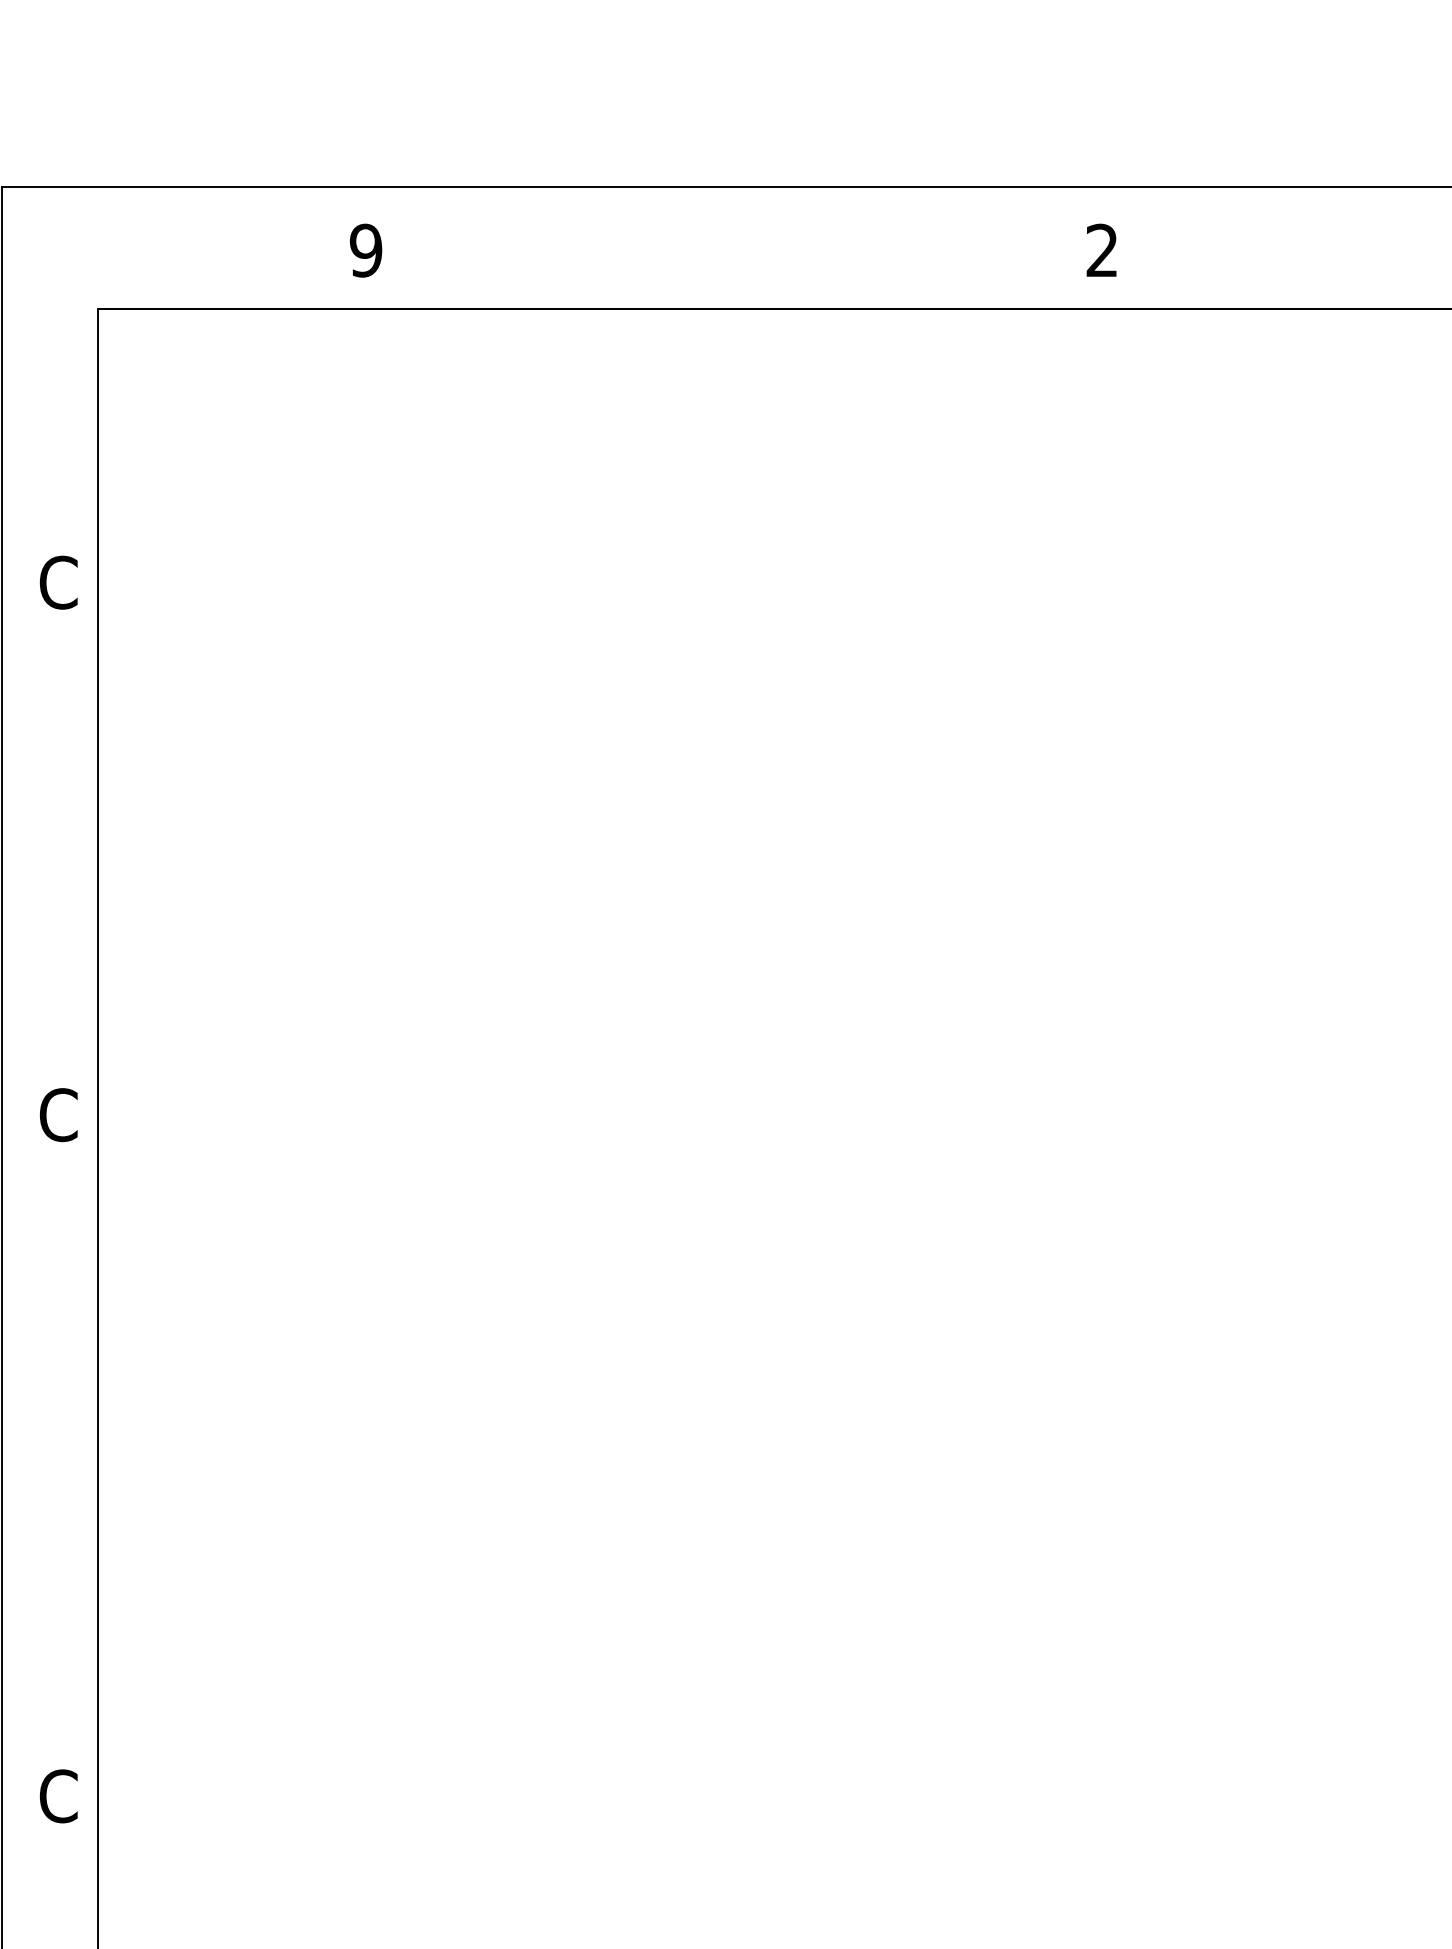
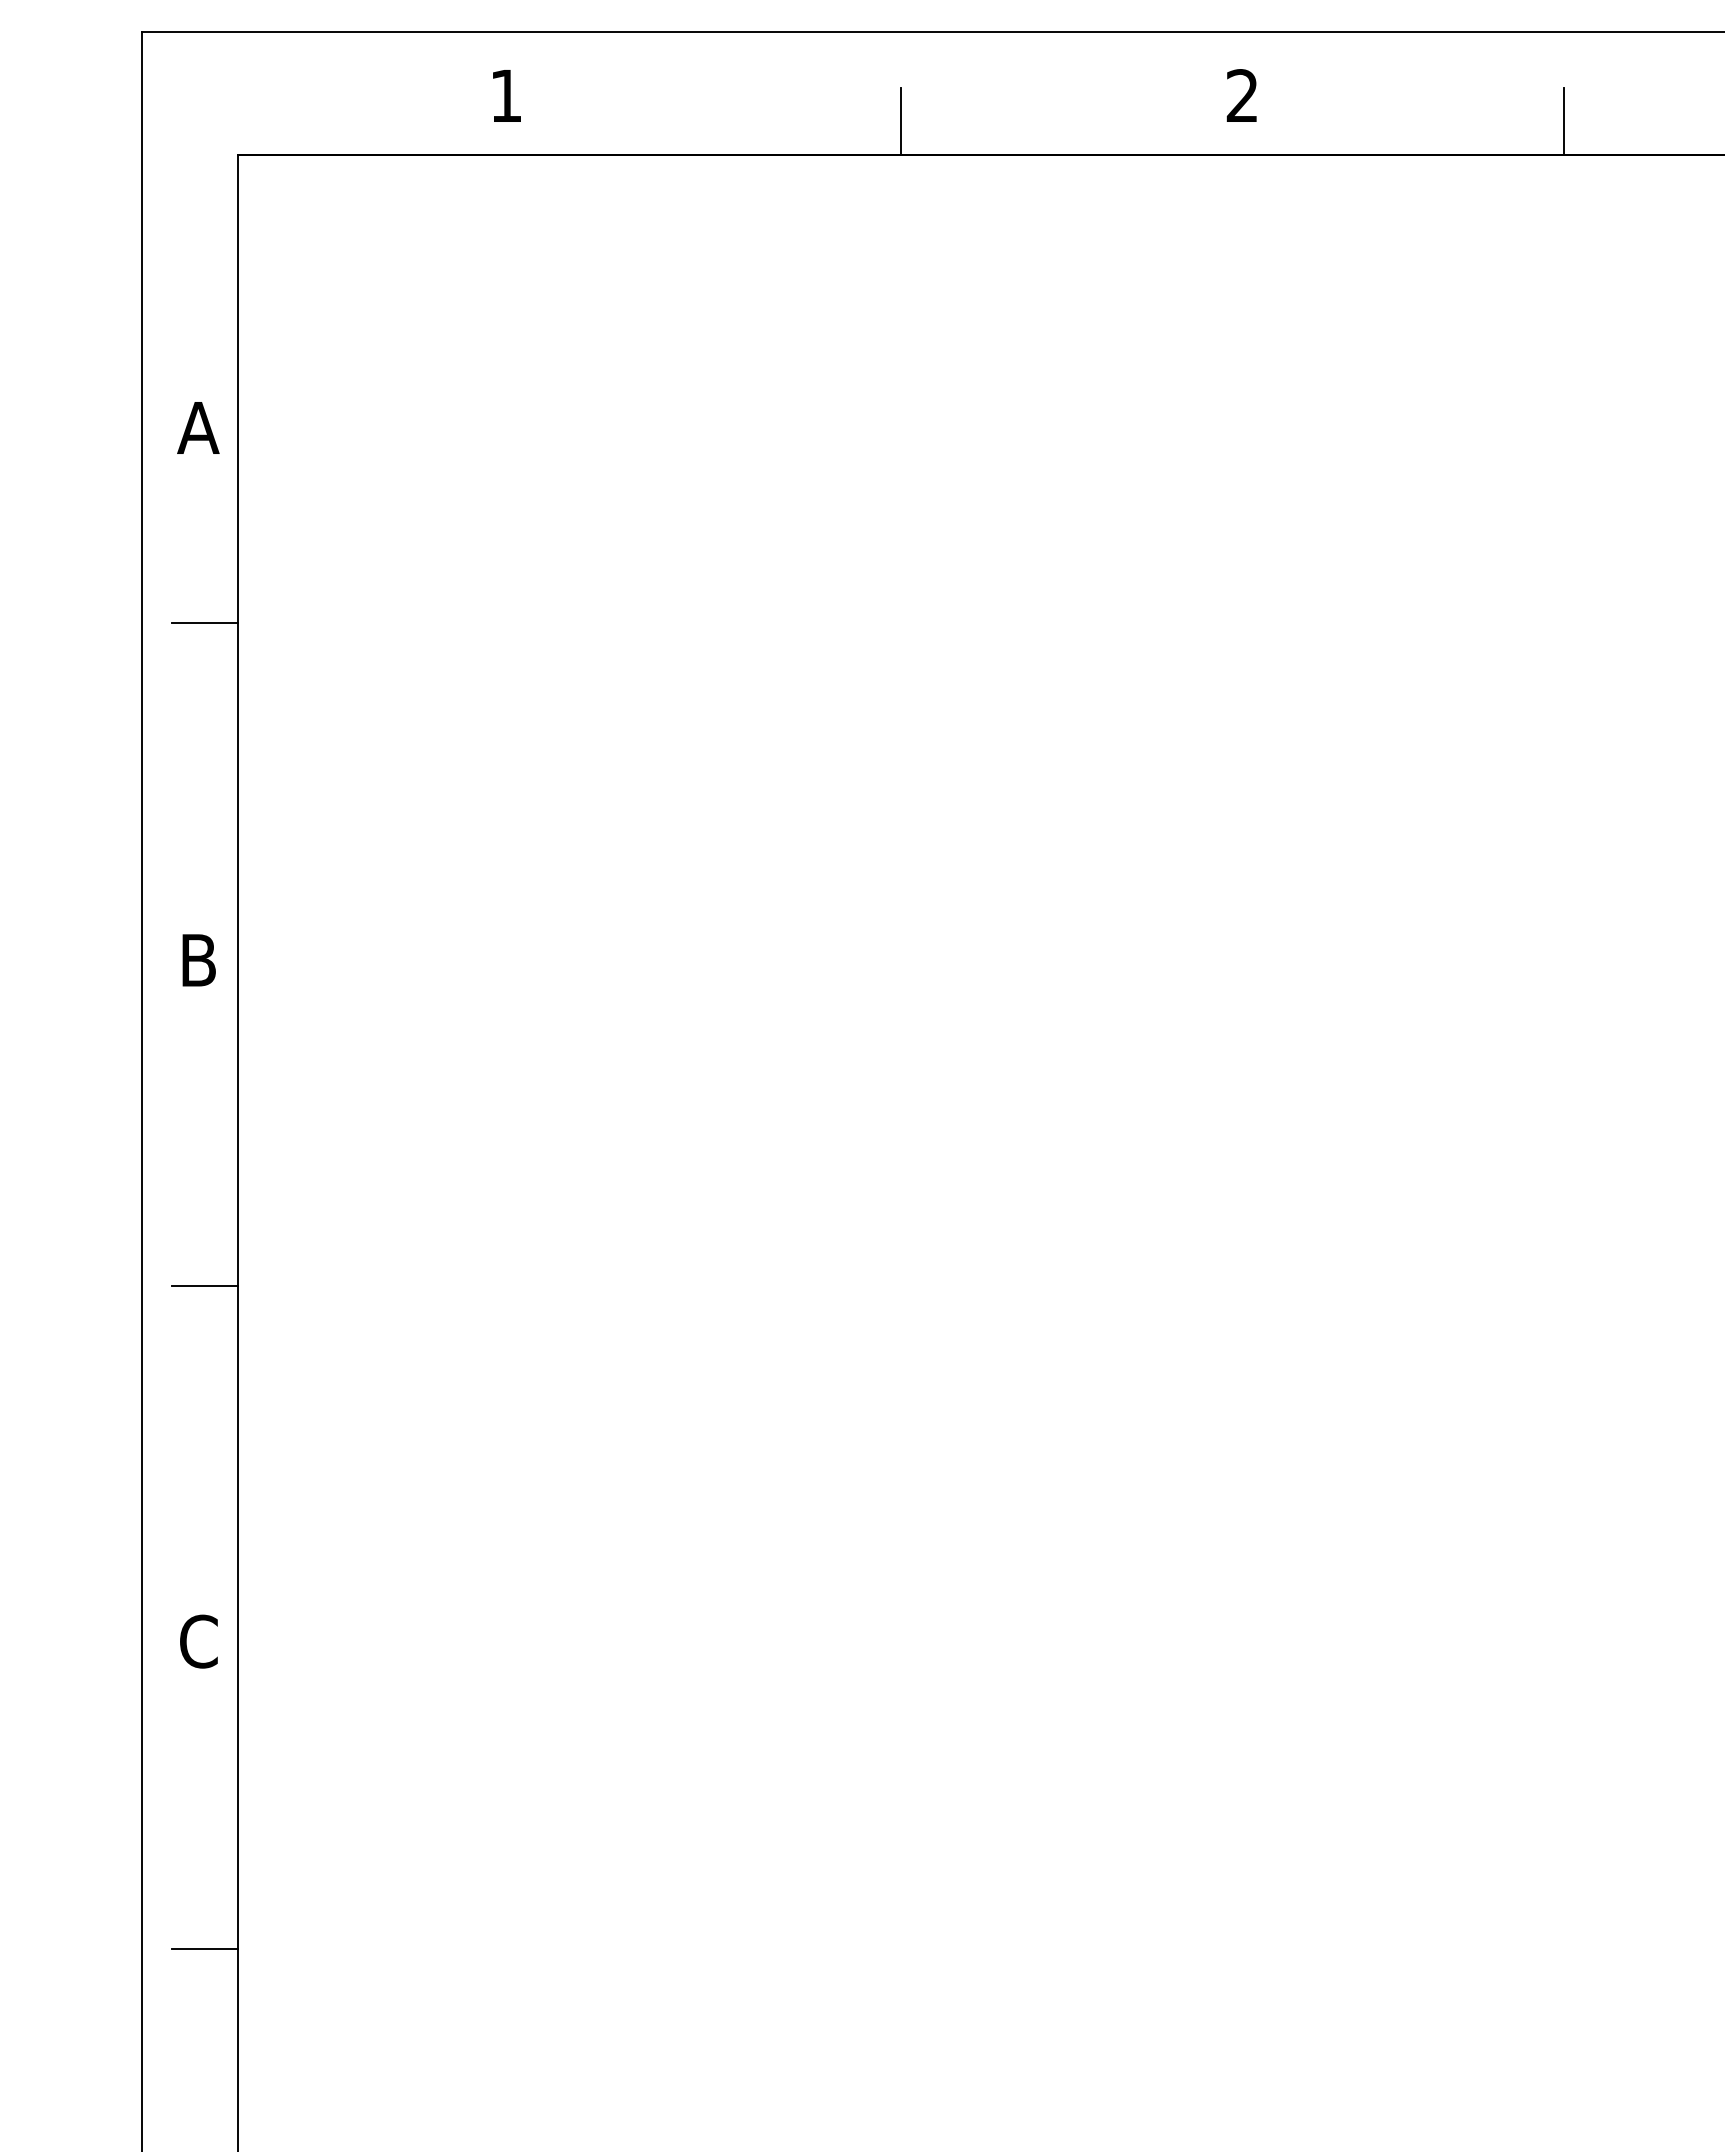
text: (366, 250) -> (506, 95), 9 -> 1
line: (761, 276) -> (901, 121), added
line: (1423, 276) -> (1563, 121), added
text: (58, 582) -> (198, 427), C -> A
line: (64, 778) -> (204, 623), added
text: (58, 1115) -> (198, 960), C -> B
line: (64, 1441) -> (204, 1286), added

